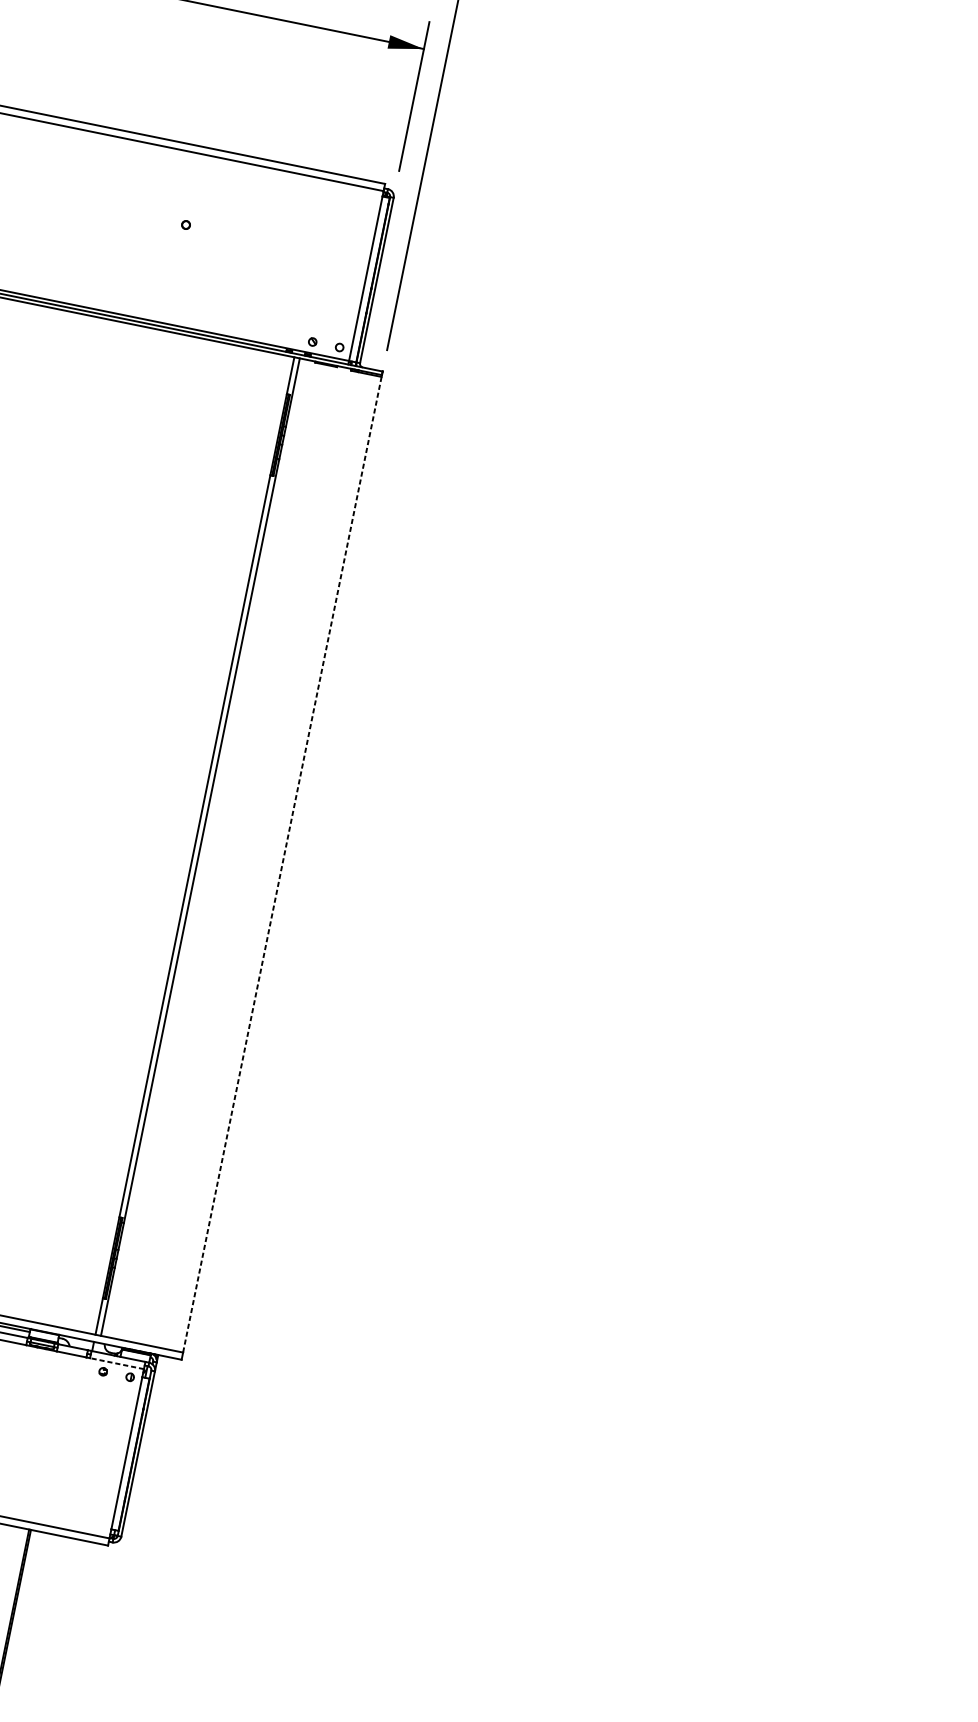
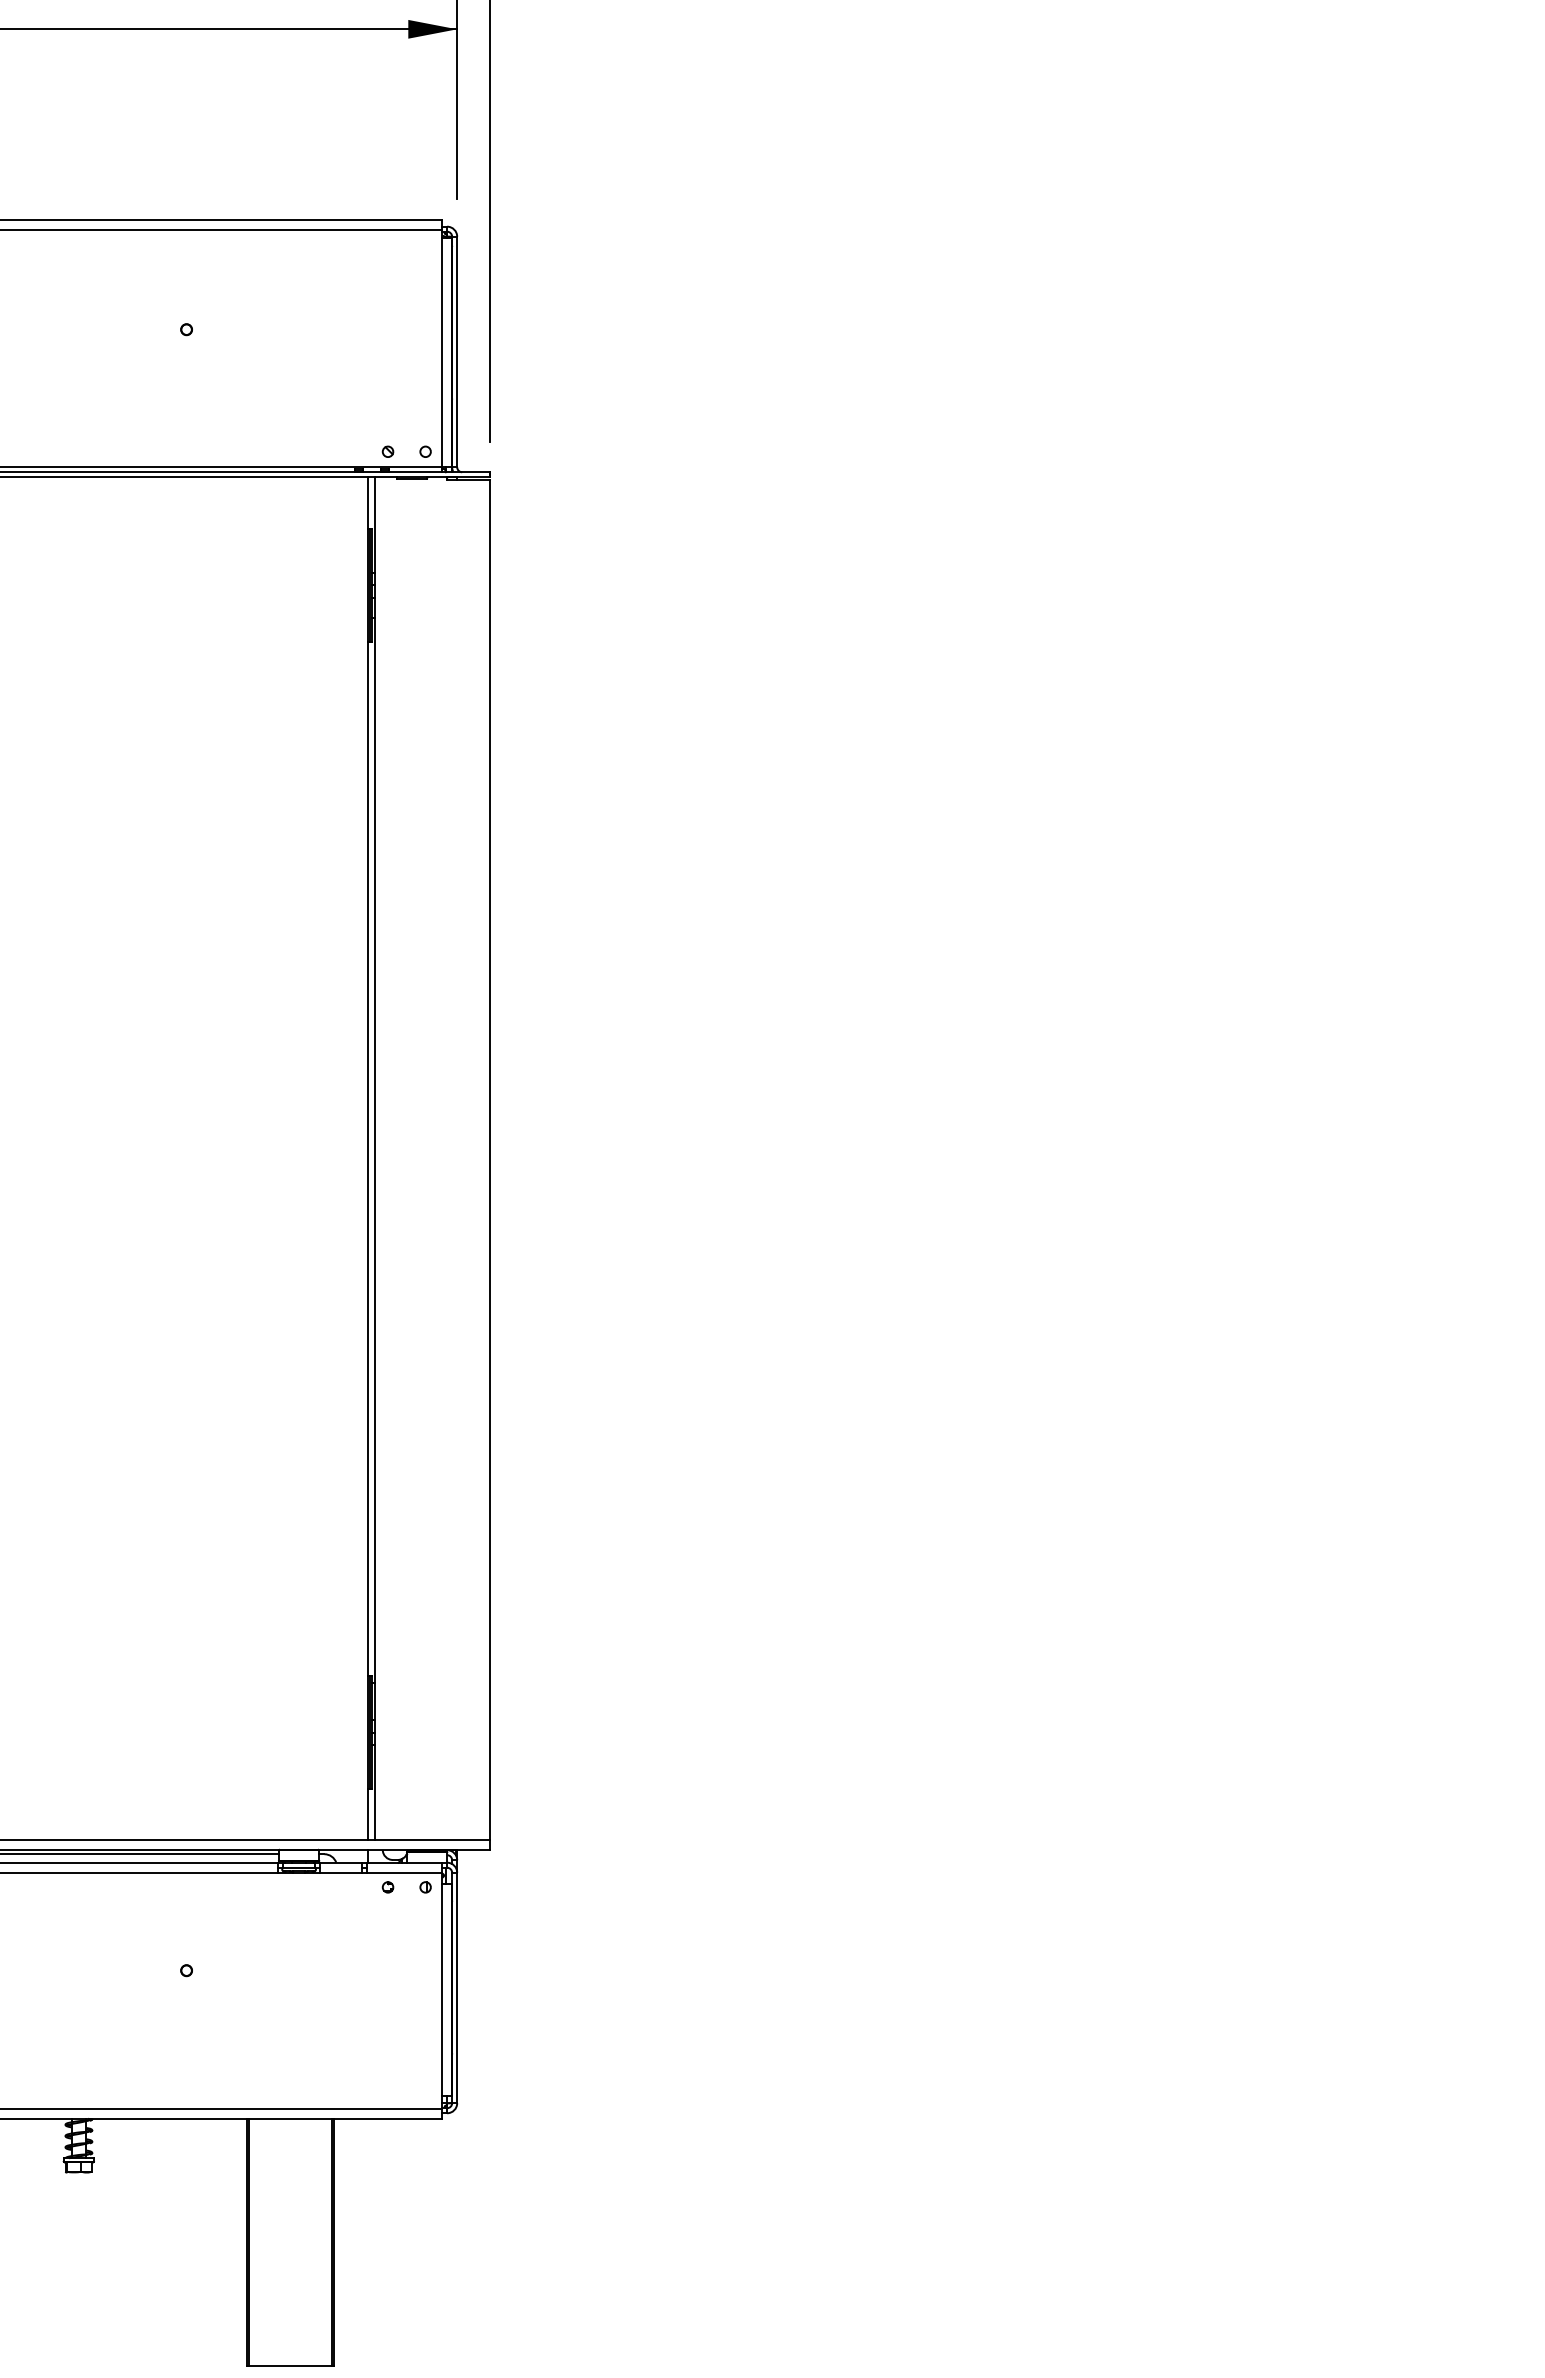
line: (282, 865) -> (489, 1160), dashed -> solid
line: (117, 1363) -> (404, 1872), dashed -> solid

